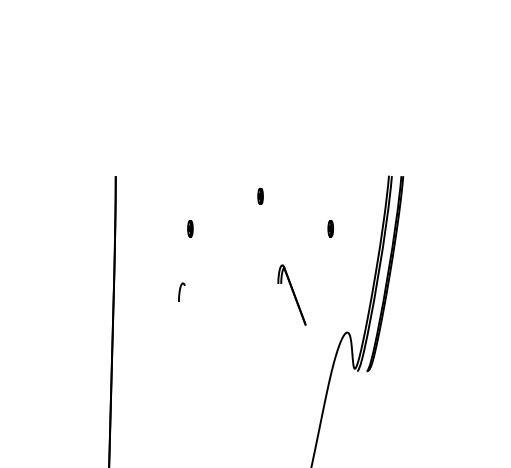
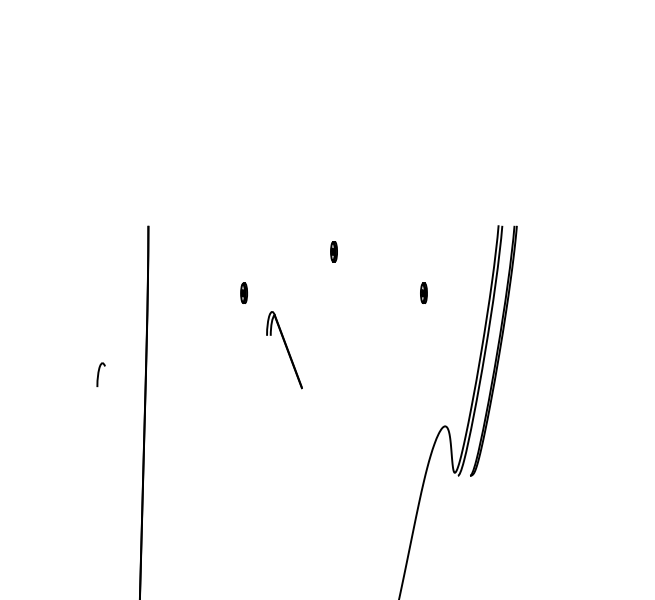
curve: (180, 291) -> (99, 373), moved
part: (291, 294) -> (283, 349), moved

